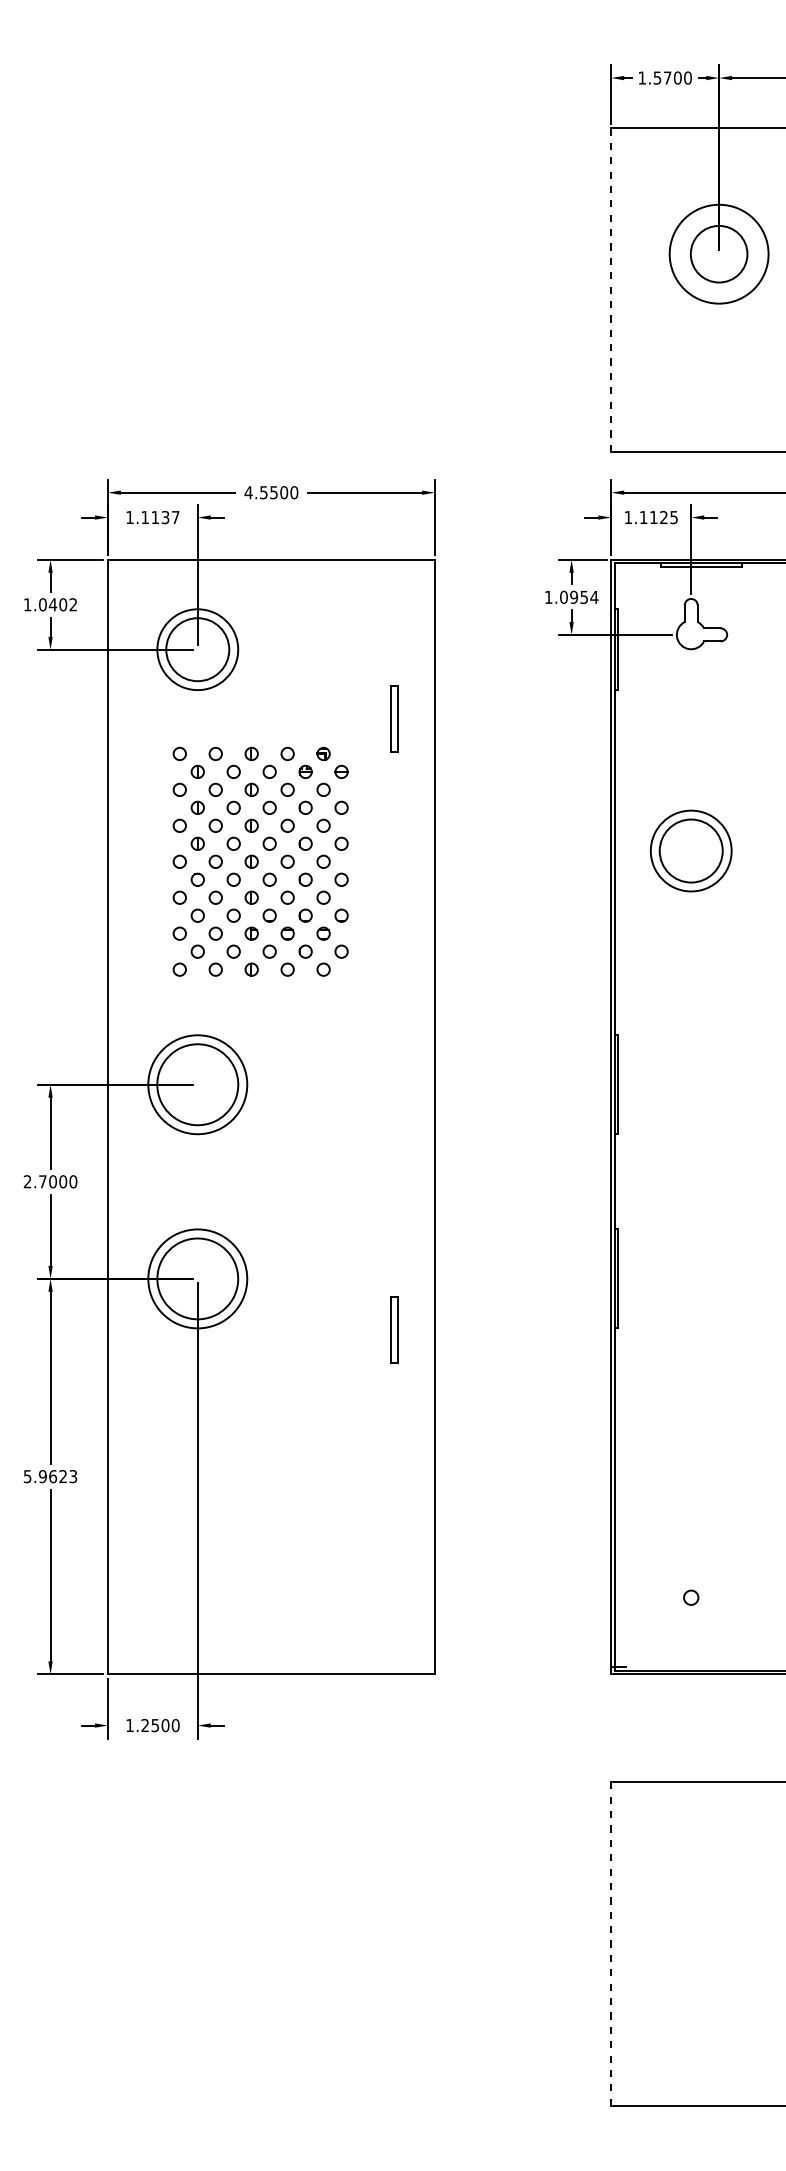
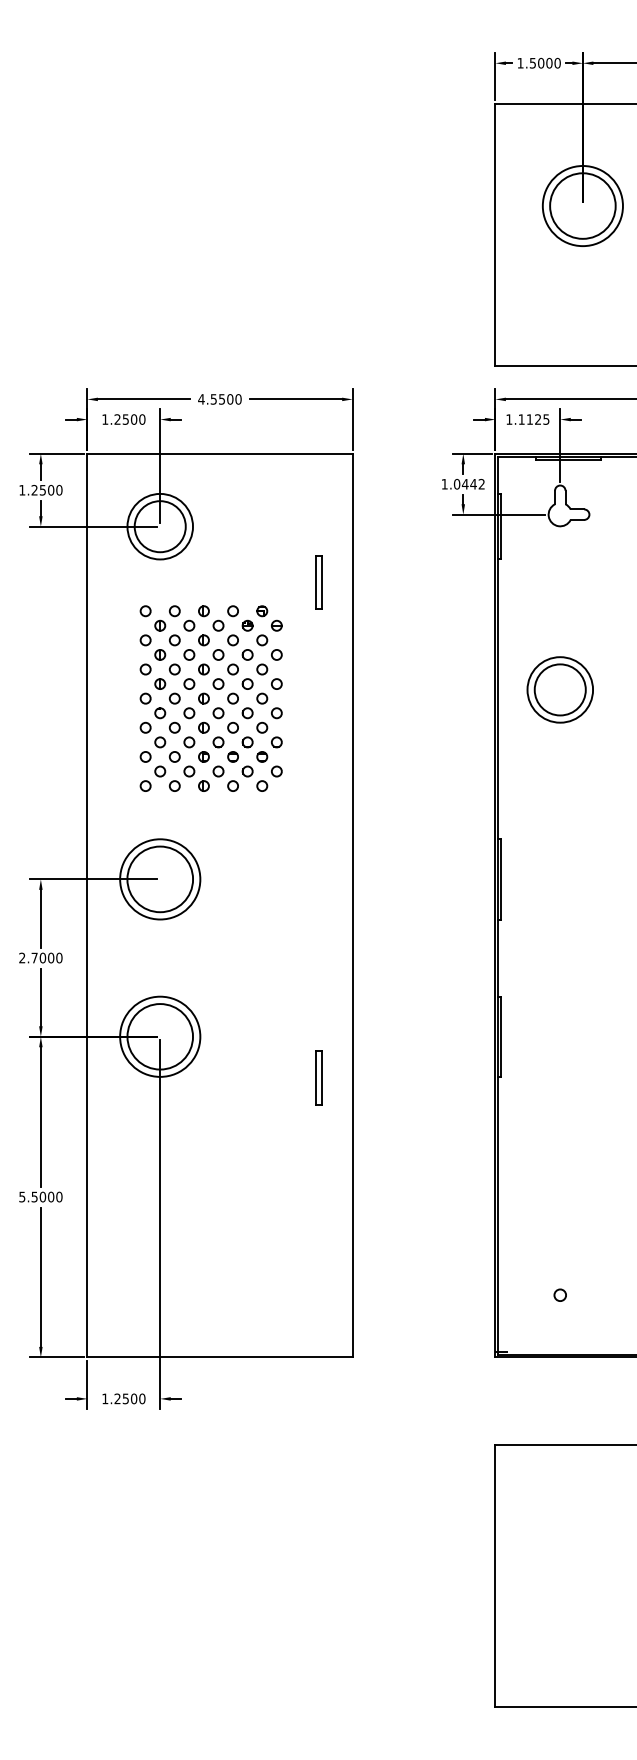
text: (667, 77) -> (541, 62), 1.5700 -> 1.5000
circle: (718, 253) -> (582, 205), size x1.43
line: (611, 290) -> (495, 235), dashed -> solid
text: (160, 517) -> (130, 419), 1.1137 -> 1.2500
text: (583, 597) -> (472, 484), 1.0954 -> 1.0442
text: (58, 604) -> (47, 490), 1.0402 -> 1.2500
text: (57, 1476) -> (46, 1196), 5.9623 -> 5.5000
line: (611, 1944) -> (495, 1576), dashed -> solid

